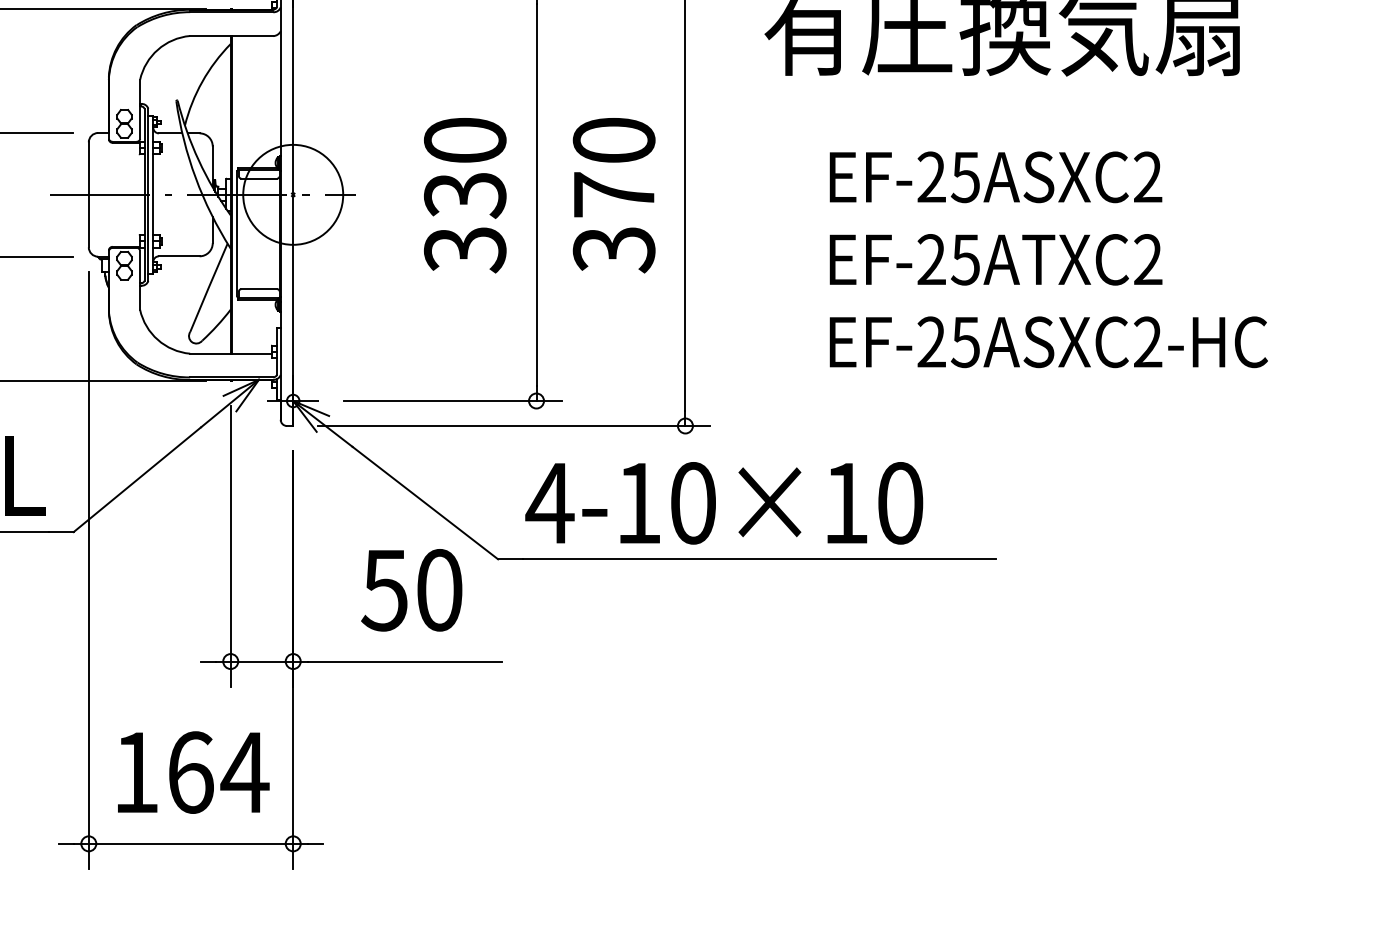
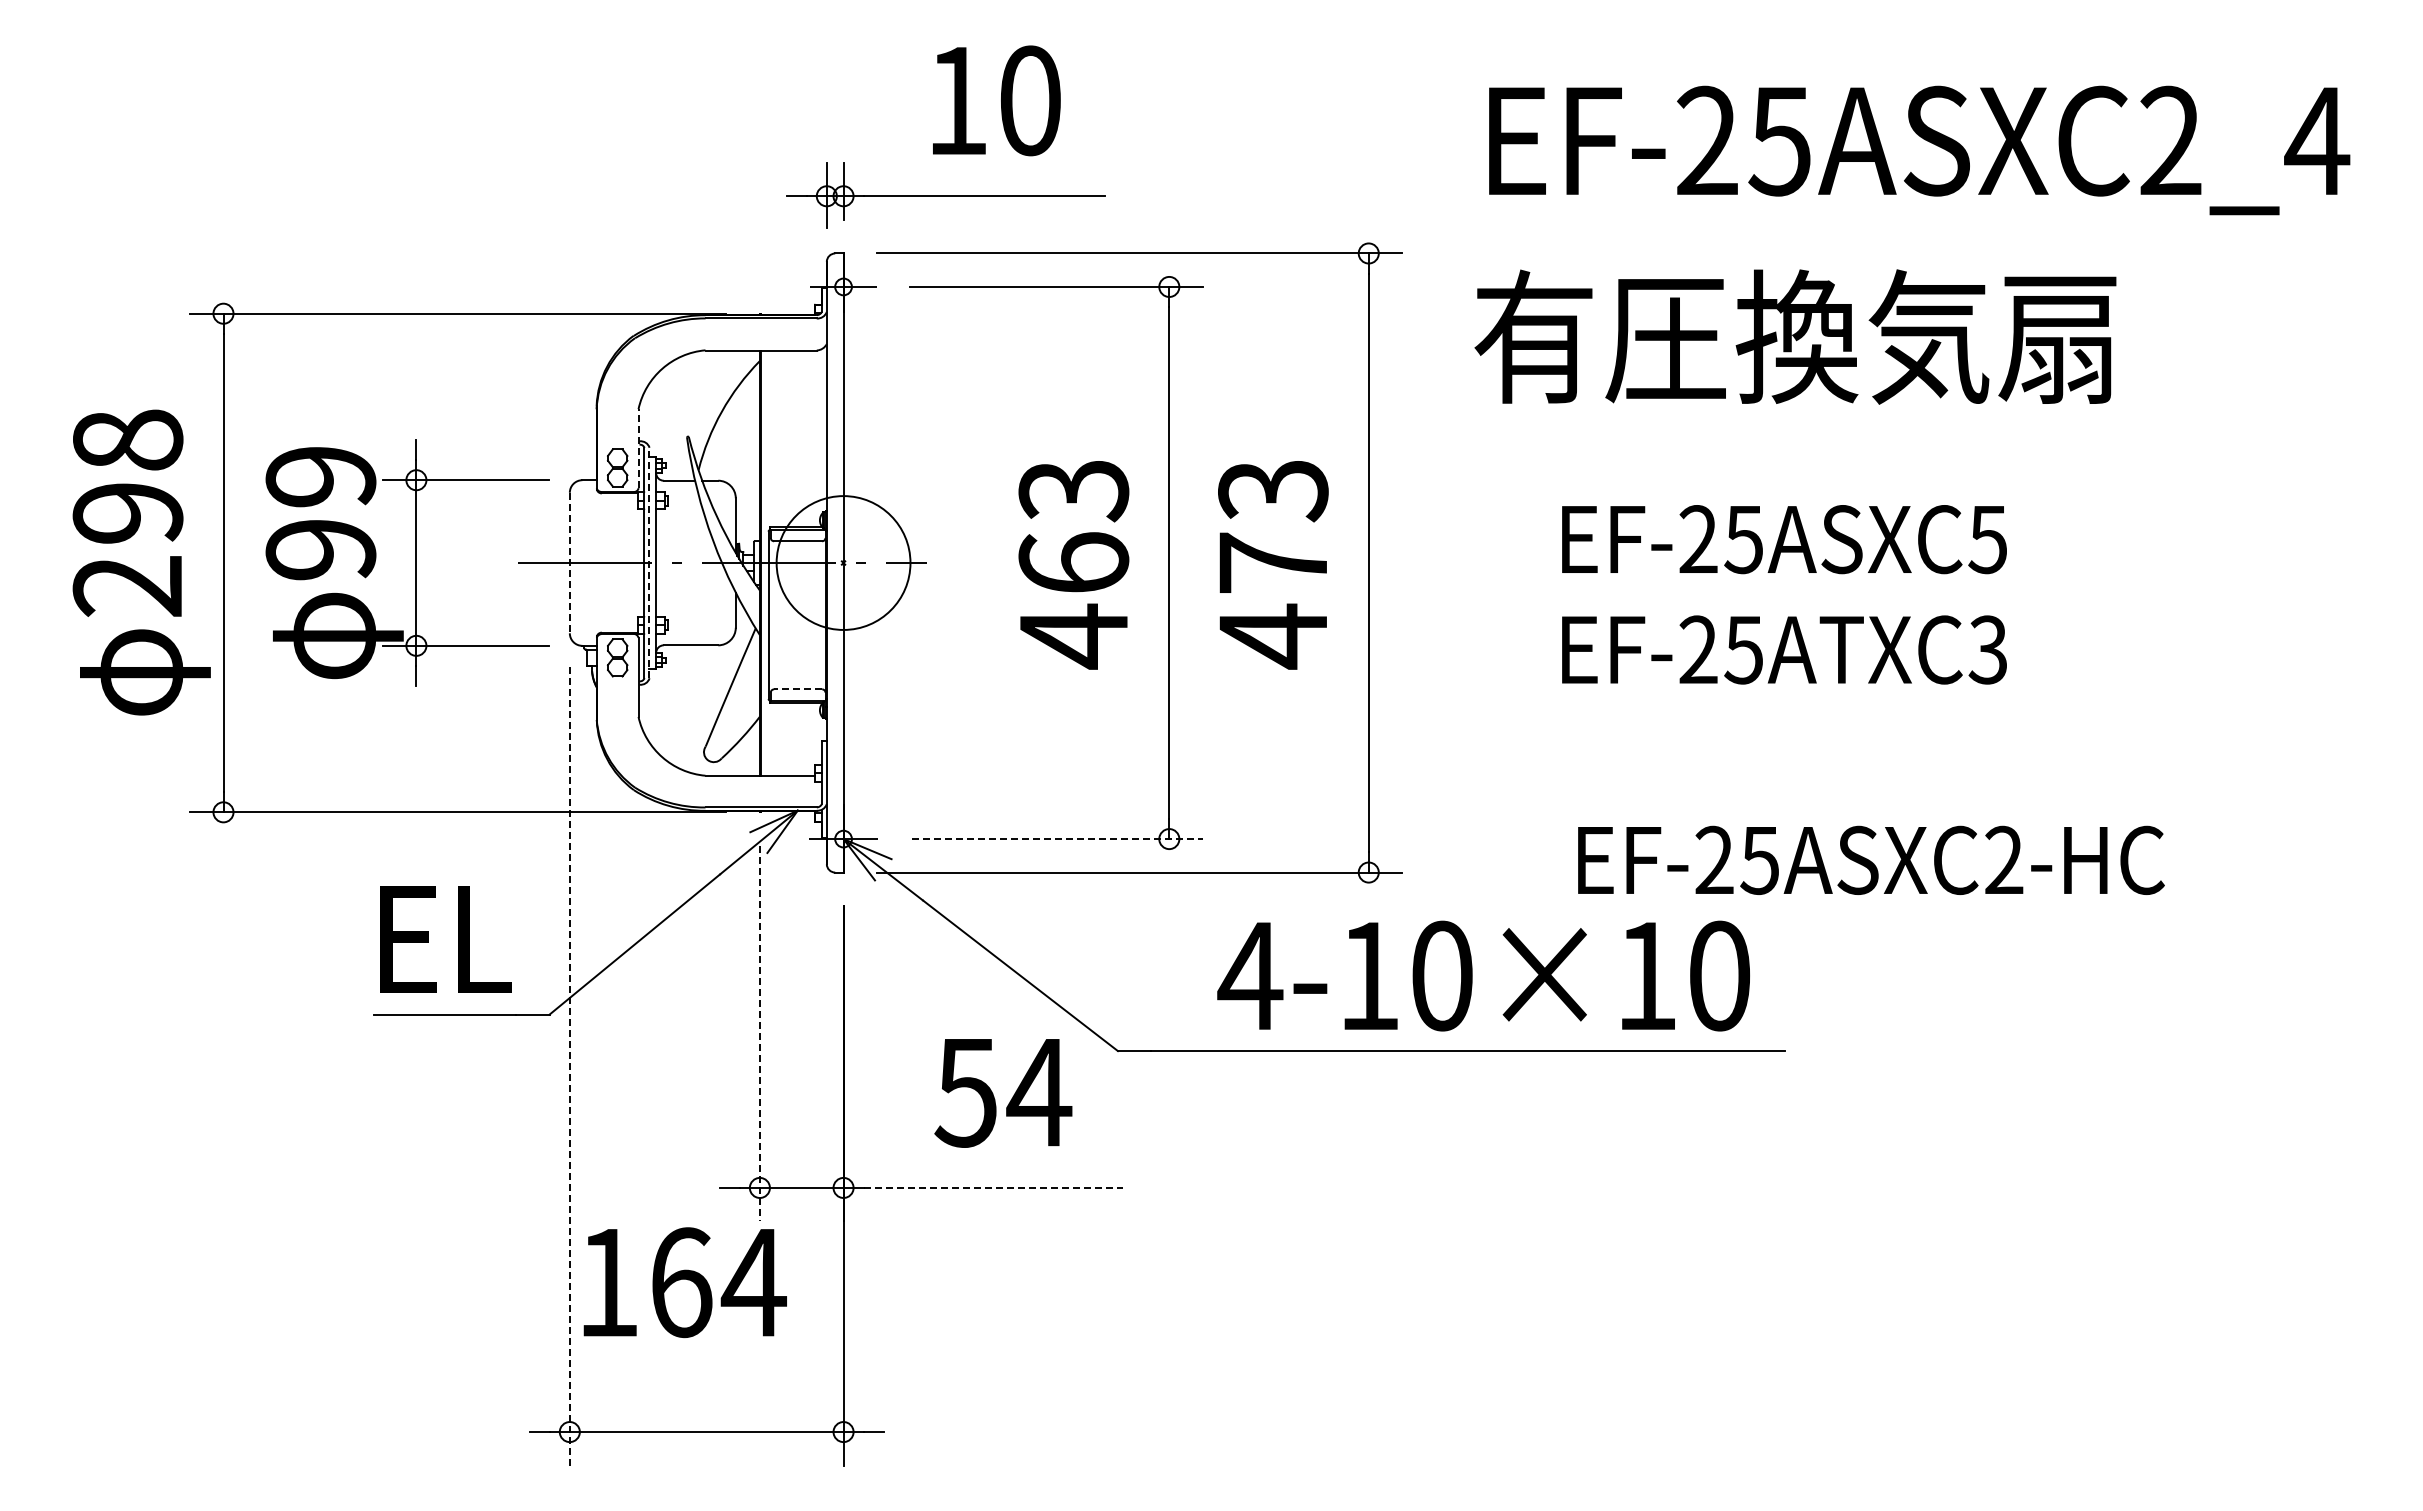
line: (140, 109) -> (638, 448), solid -> dashed
text: (1147, 177) -> (1987, 539), EF-25ASXC2 -> EF-25ASXC5
line: (148, 194) -> (649, 562), solid -> dashed
line: (88, 195) -> (569, 563), solid -> dashed
text: (464, 195) -> (1073, 564), 330 -> 463
text: (614, 195) -> (1273, 564), 370 -> 473
text: (1147, 259) -> (1987, 649), EF-25ATXC2 -> EF-25ATXC3
line: (258, 289) -> (797, 689), solid -> dashed
text: (1048, 341) -> (1871, 859), moved
line: (452, 401) -> (1057, 839), solid -> dashed
text: (724, 502) -> (1483, 975), moved
line: (230, 546) -> (759, 1033), solid -> dashed
line: (88, 570) -> (569, 1066), solid -> dashed
text: (439, 590) -> (1039, 1092), 50 -> 54
line: (405, 661) -> (993, 1187), solid -> dashed
text: (193, 772) -> (684, 1282), moved

